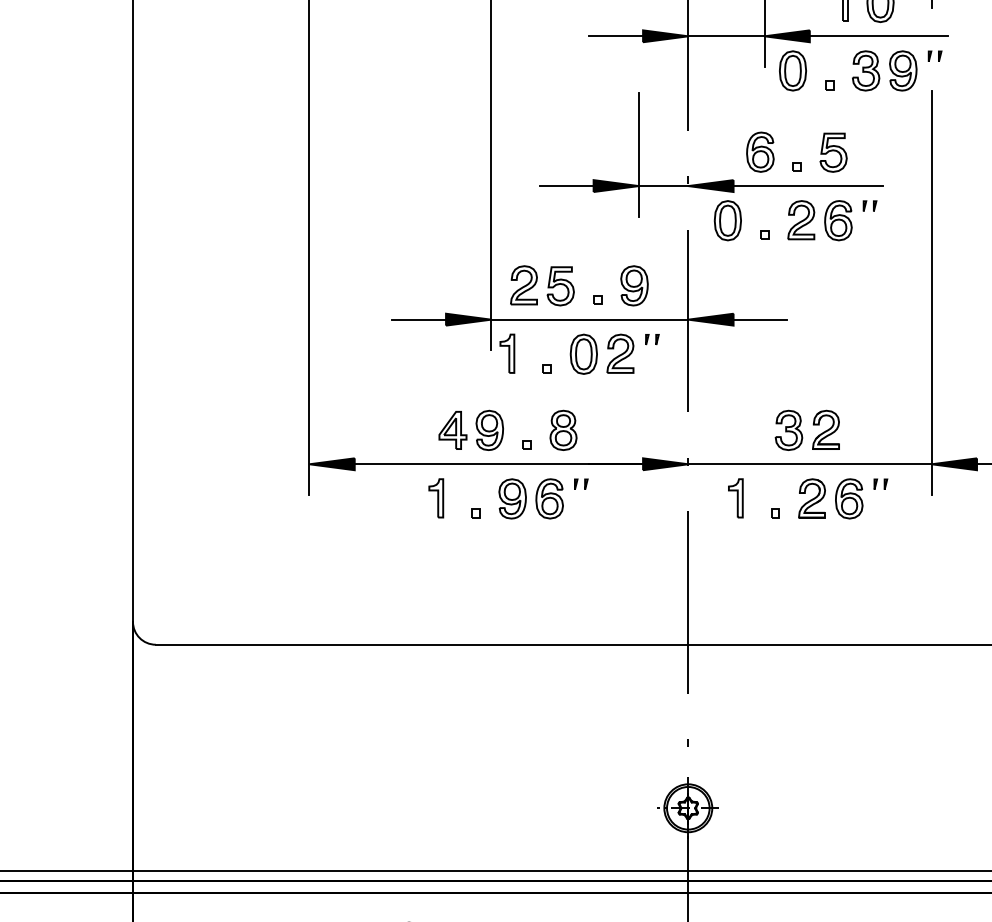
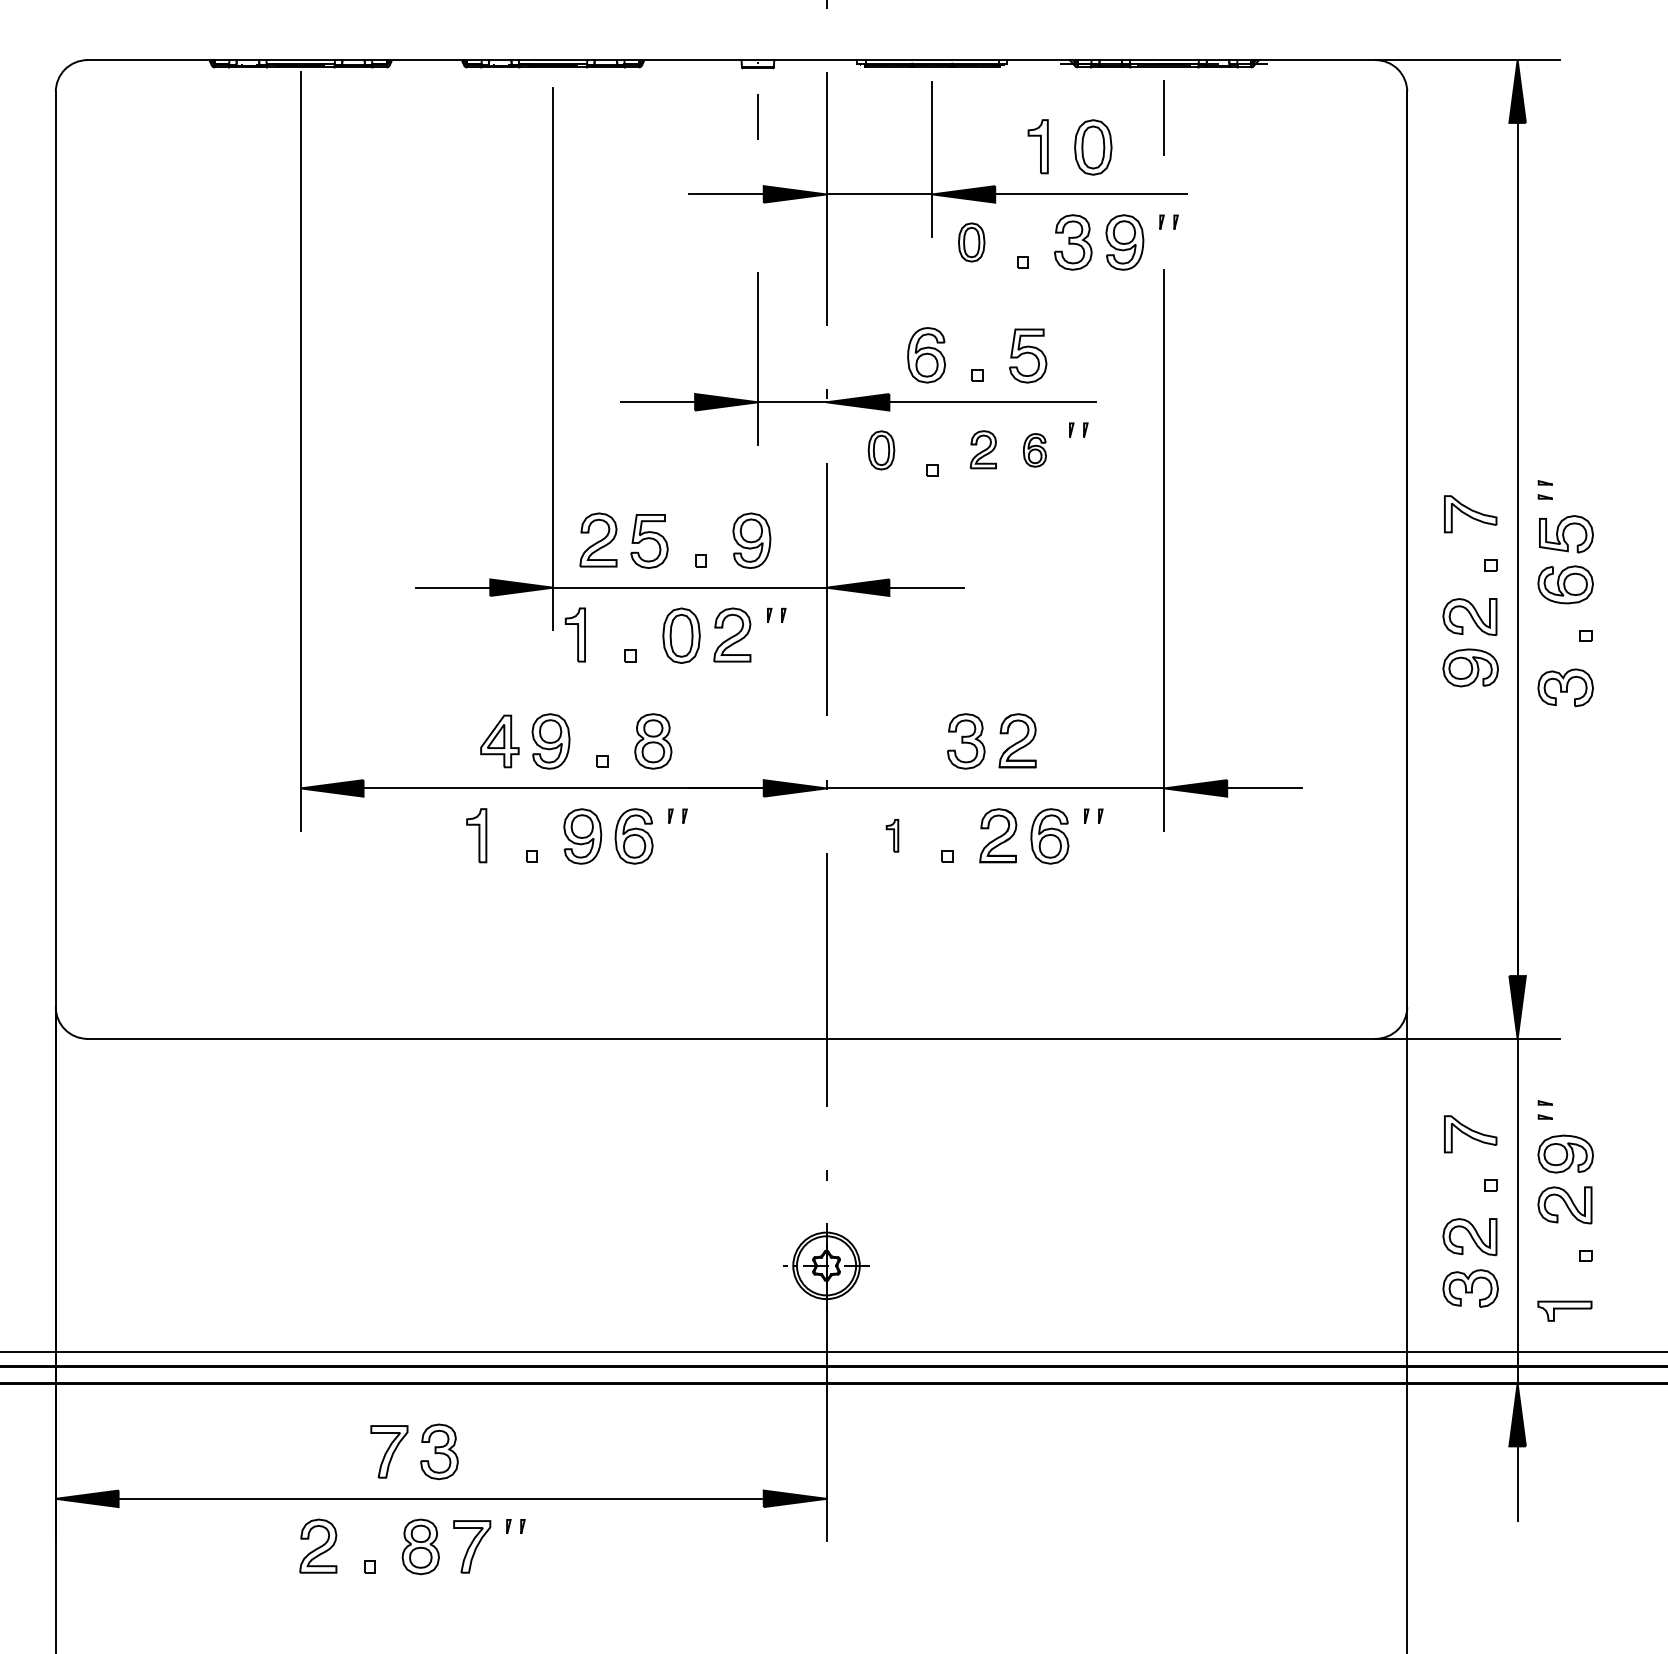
part: (792, 70) -> (971, 242), size x0.7
part: (727, 220) -> (881, 450), size x0.7
part: (801, 220) -> (983, 449), size x0.7
part: (838, 220) -> (1034, 450), size x0.6
part: (735, 498) -> (892, 835), size x0.6

